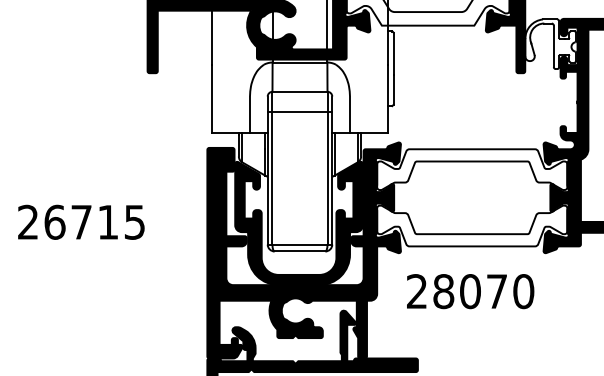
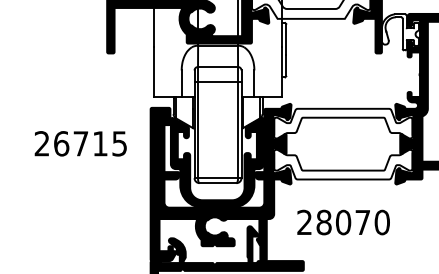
text: (81, 221) -> (80, 143), moved
text: (470, 291) -> (343, 222), moved

